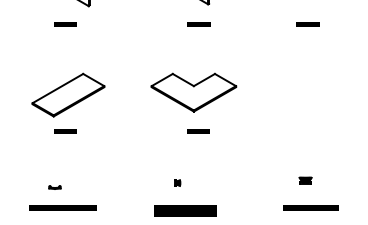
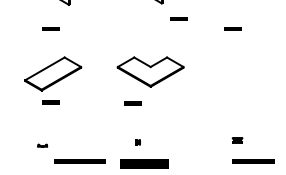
text: (65, 23) -> (50, 28), moved
text: (198, 23) -> (178, 18), moved
text: (306, 23) -> (232, 28), moved
text: (197, 131) -> (132, 103), moved
text: (62, 207) -> (79, 161), moved
text: (310, 207) -> (253, 161), moved

